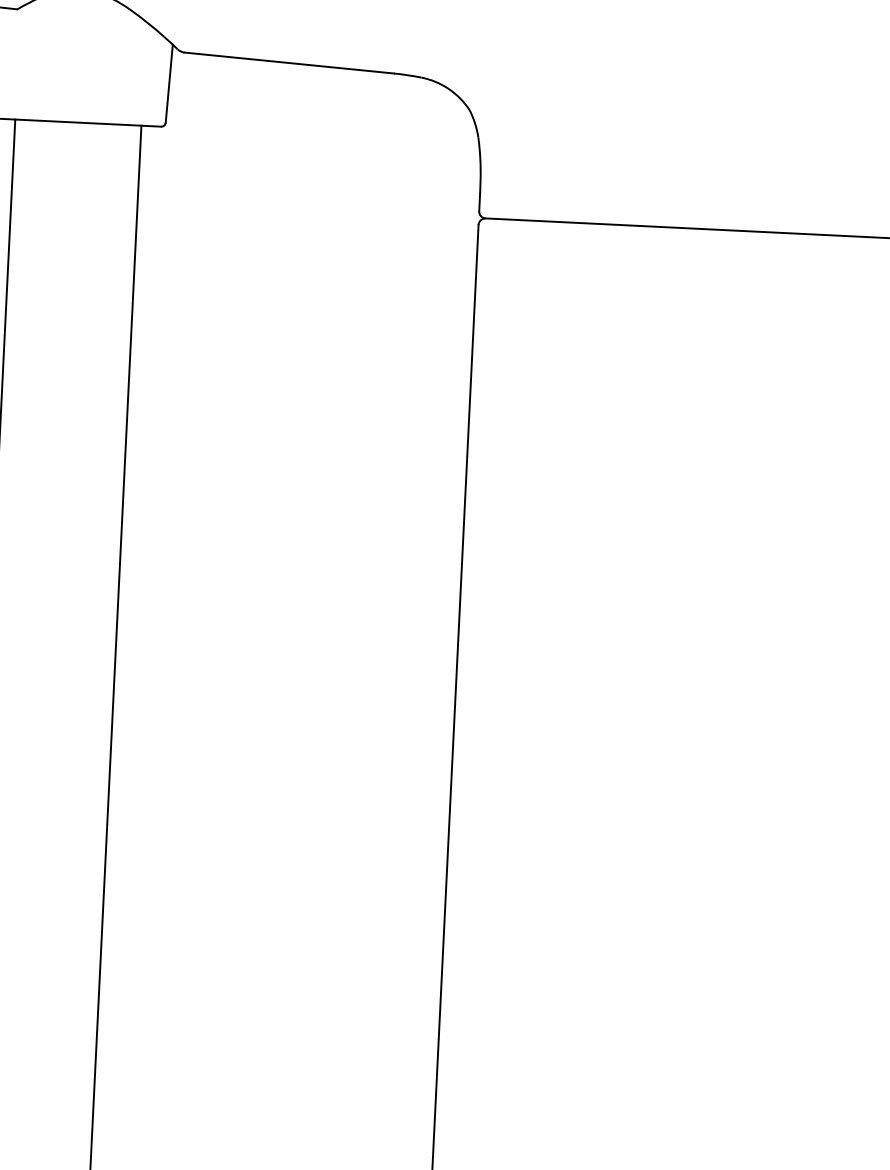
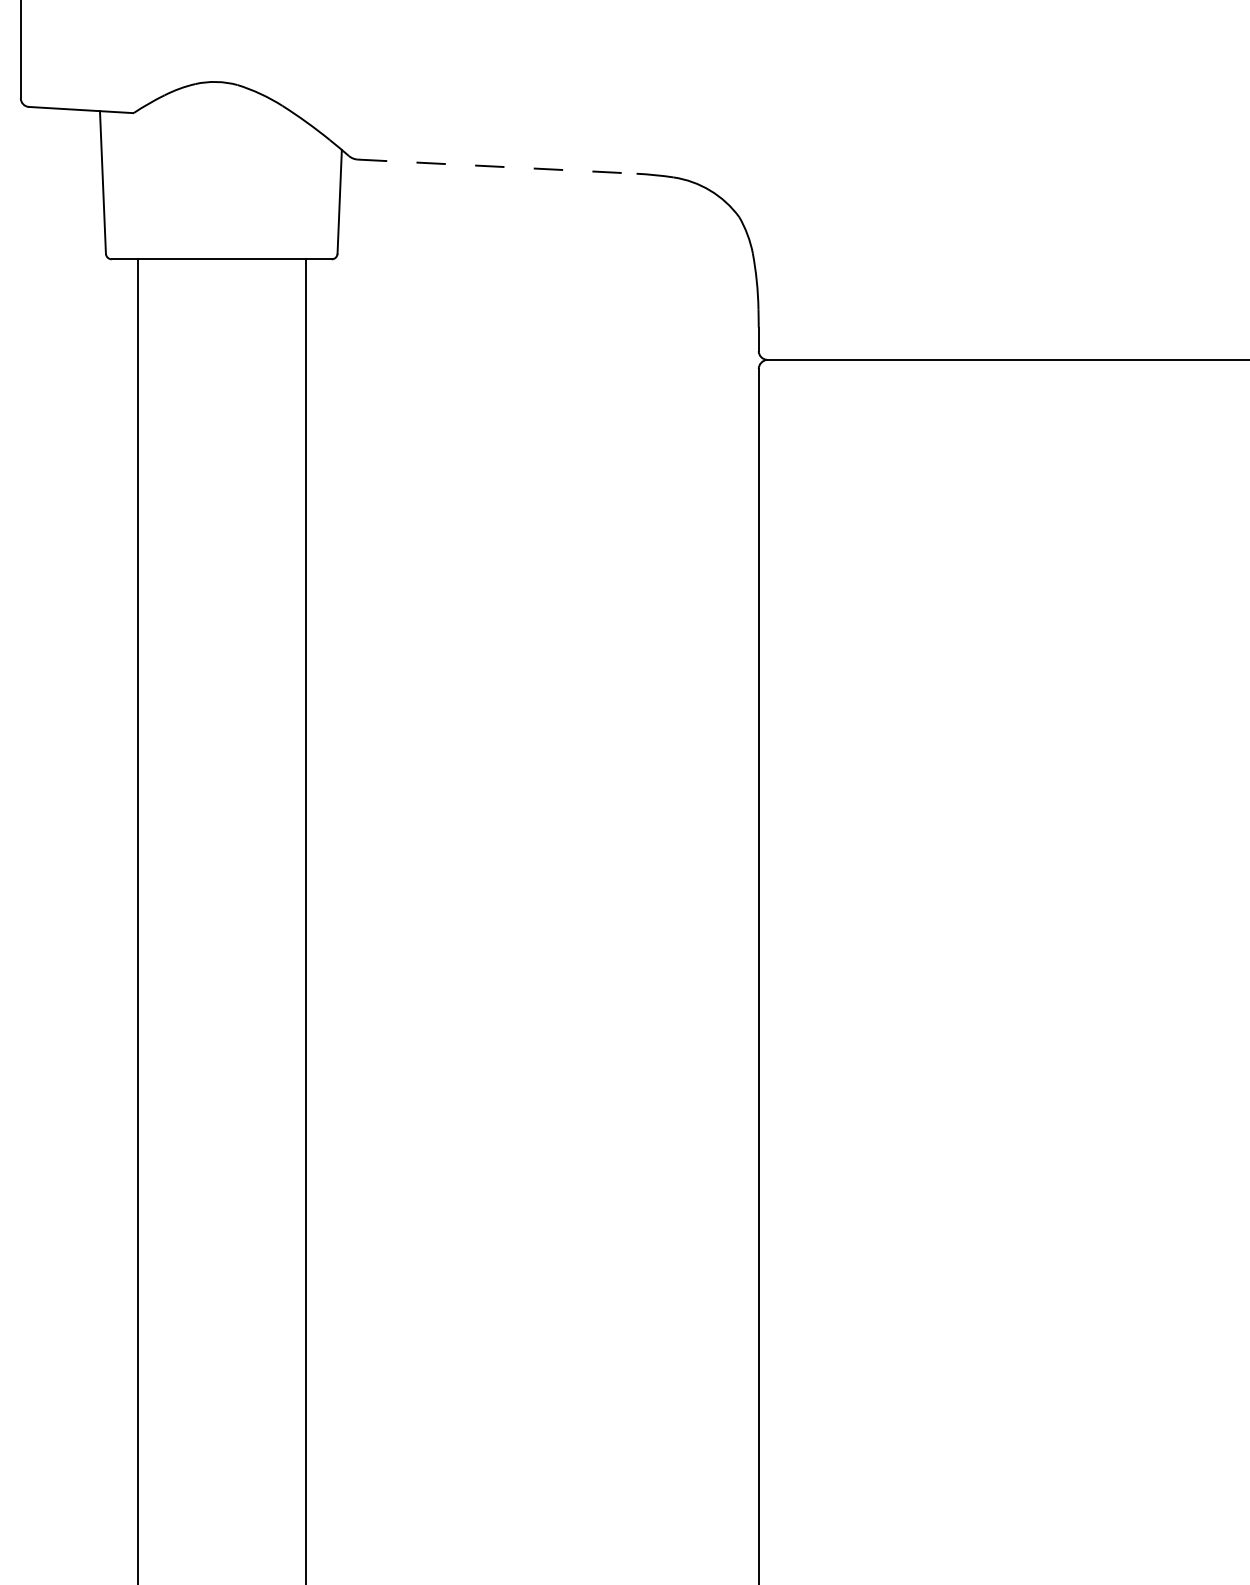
line: (289, 62) -> (497, 166), solid -> dashed

